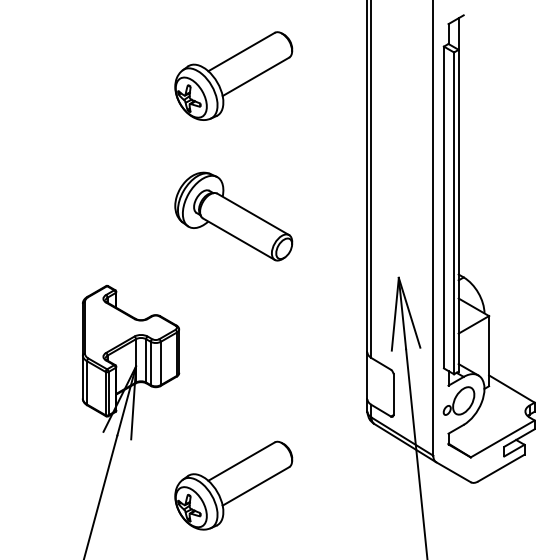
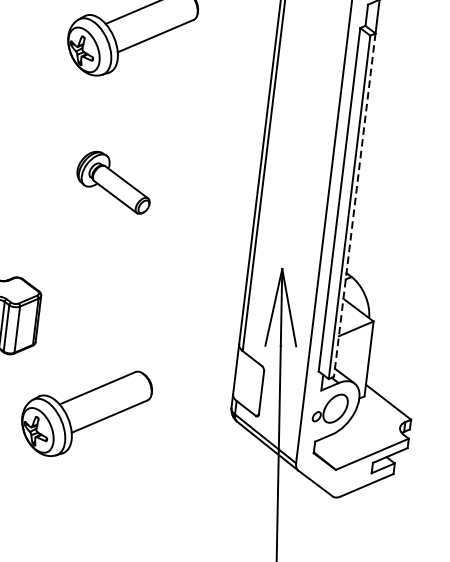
line: (458, 210) -> (354, 204), solid -> dashed
part: (233, 216) -> (113, 182), size x0.6
part: (233, 485) -> (85, 412), moved

